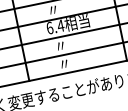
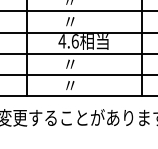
text: (55, 27) -> (68, 41), 6.4 -> 4.6

